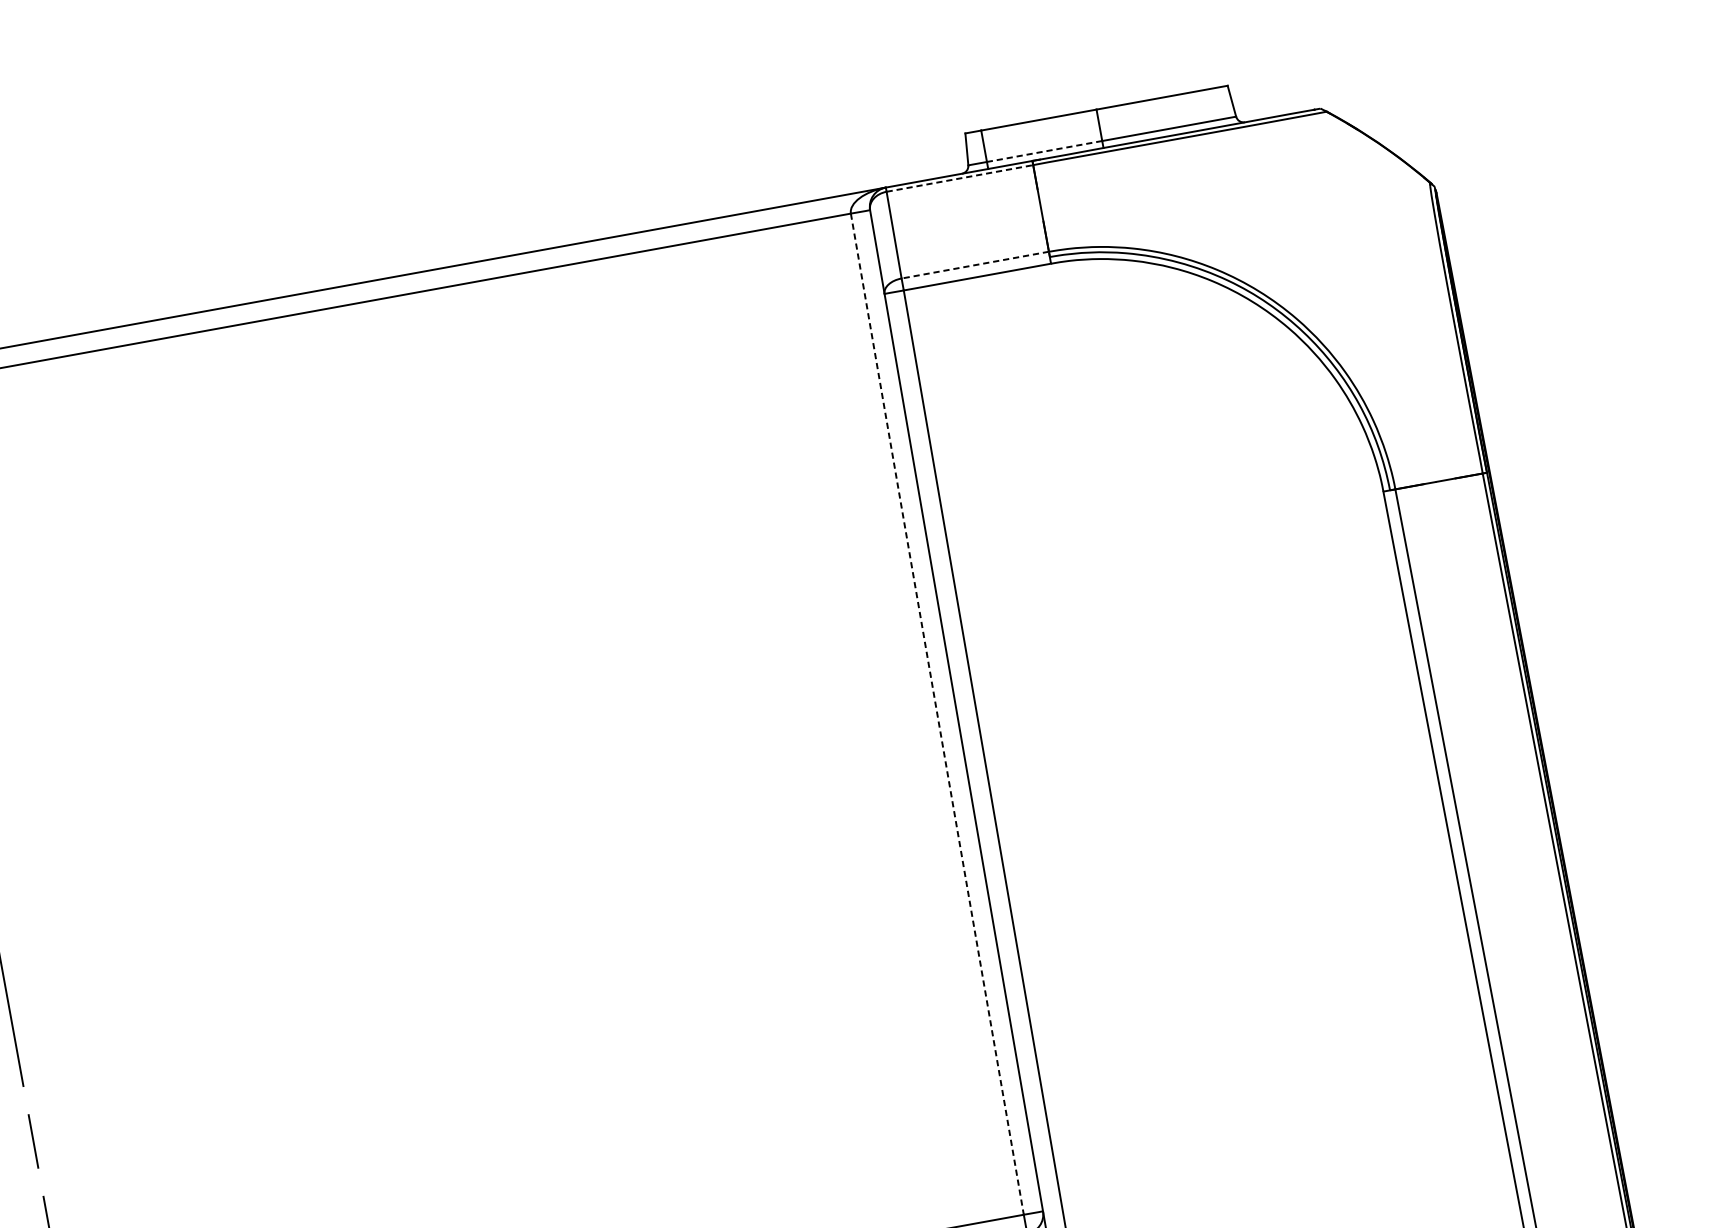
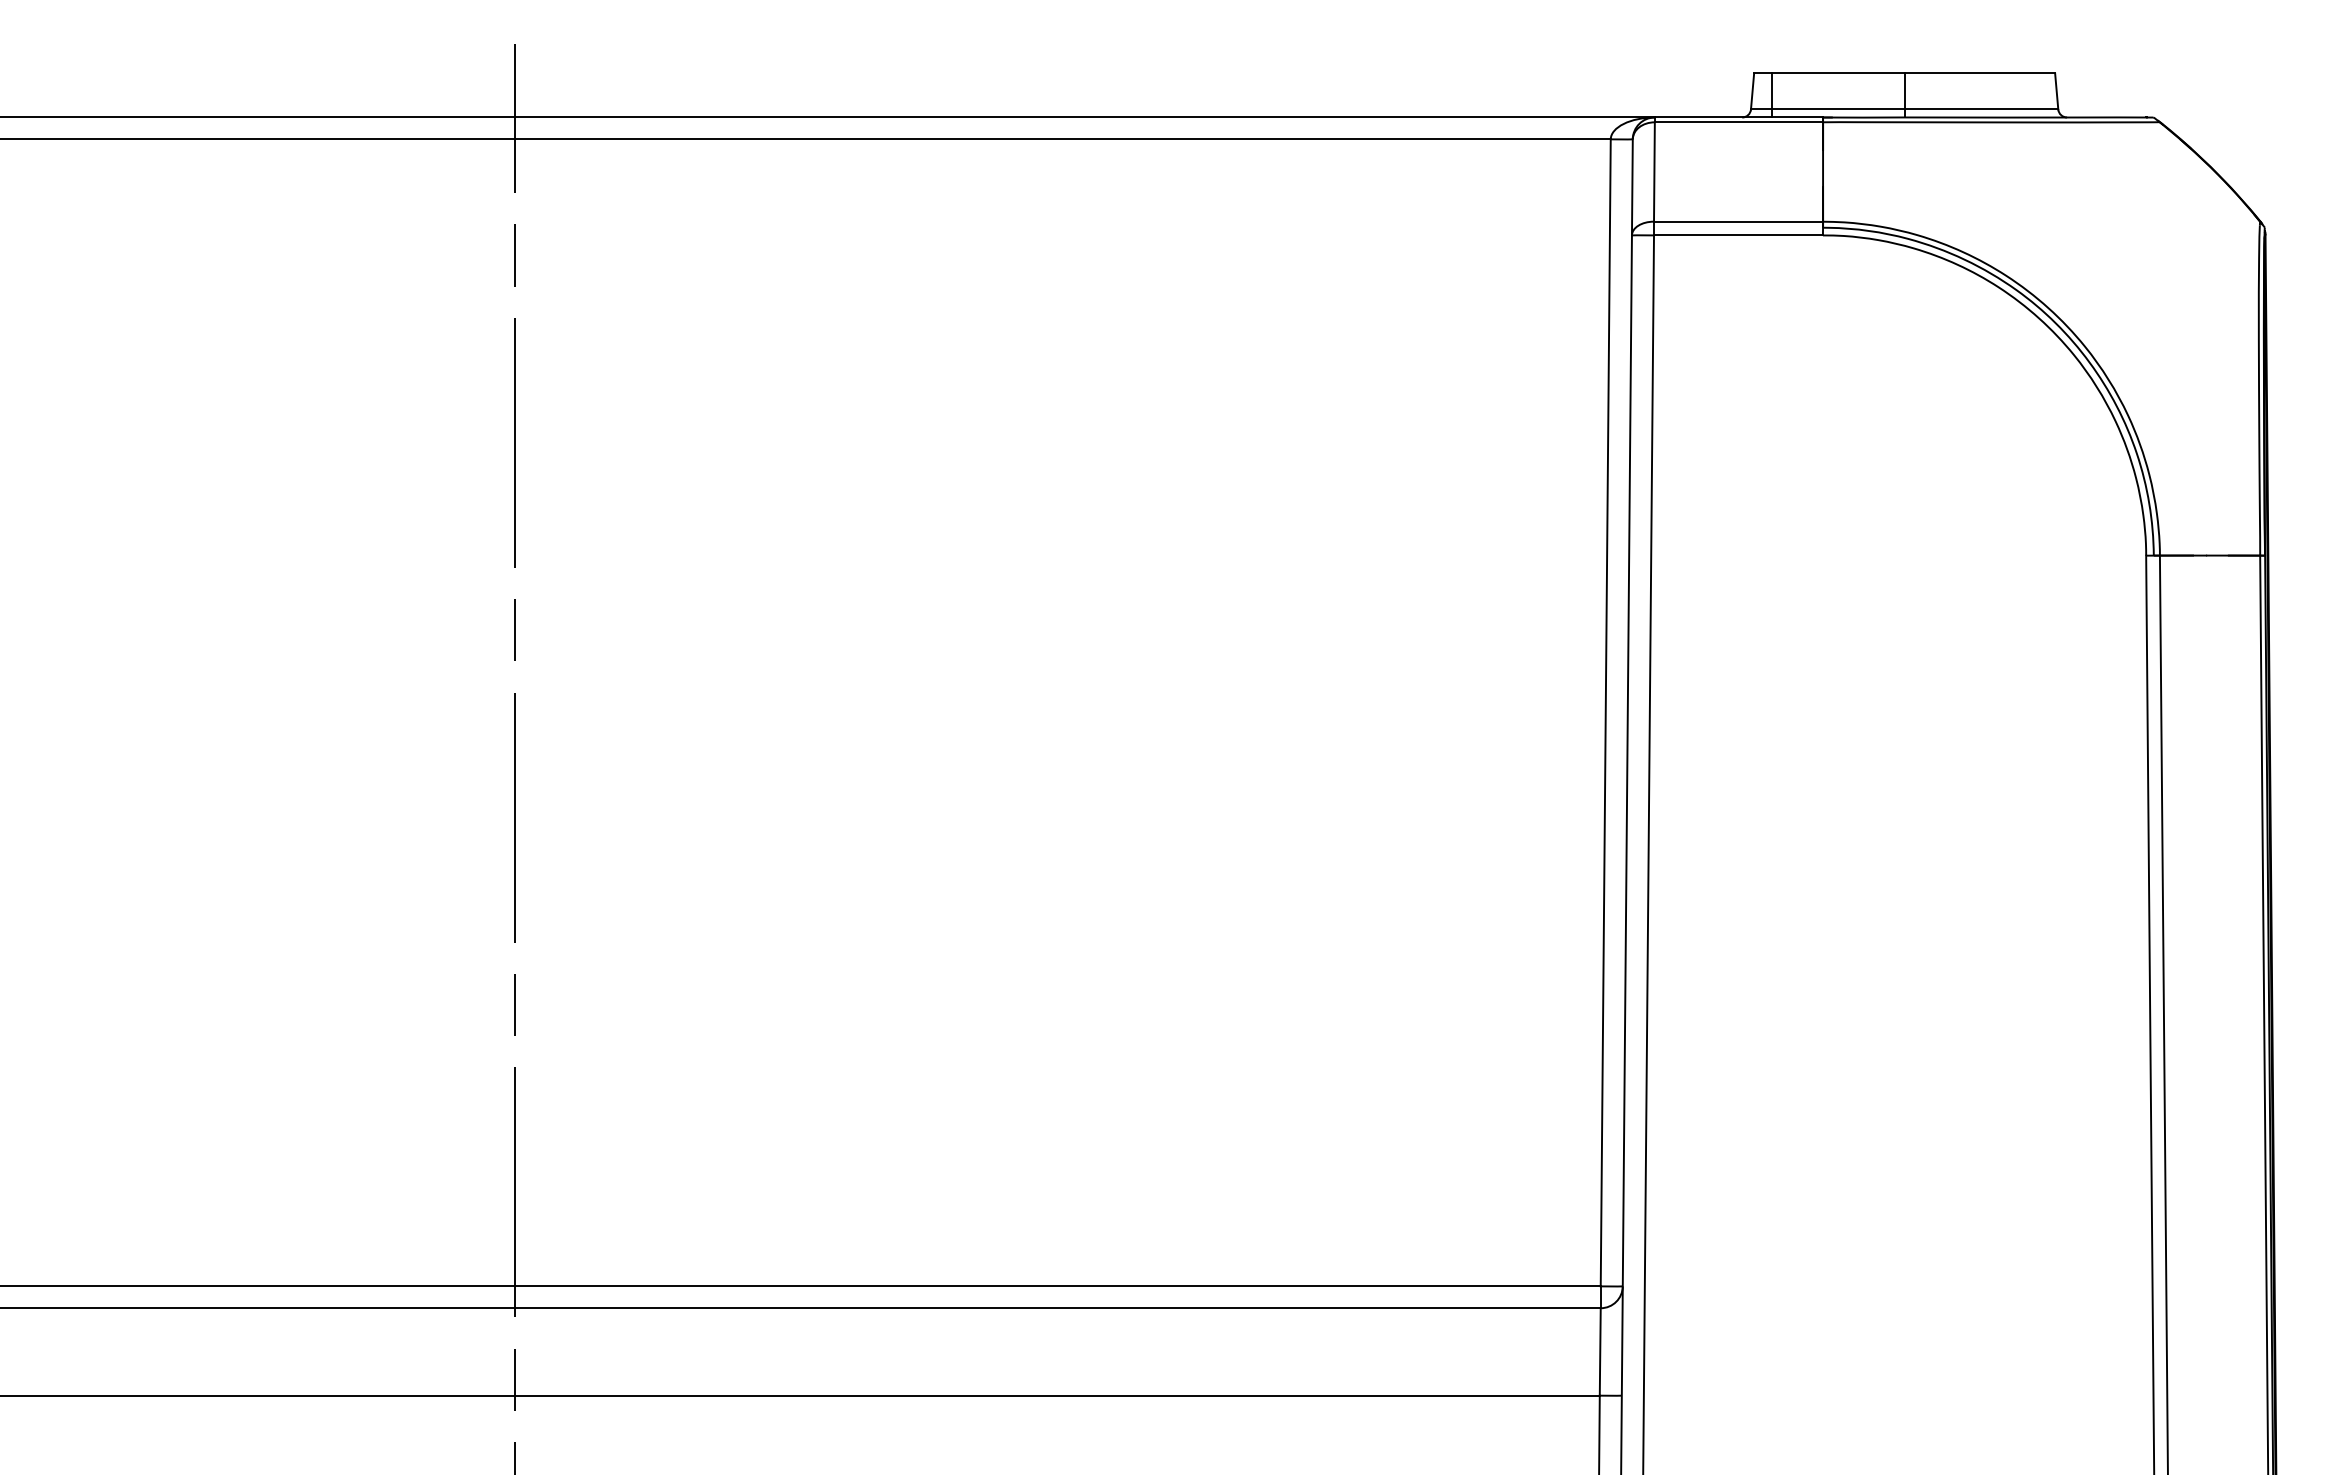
line: (1043, 151) -> (1837, 109), dashed -> solid
line: (960, 178) -> (1739, 122), dashed -> solid
line: (975, 264) -> (1738, 221), dashed -> solid
line: (937, 713) -> (1605, 712), dashed -> solid

